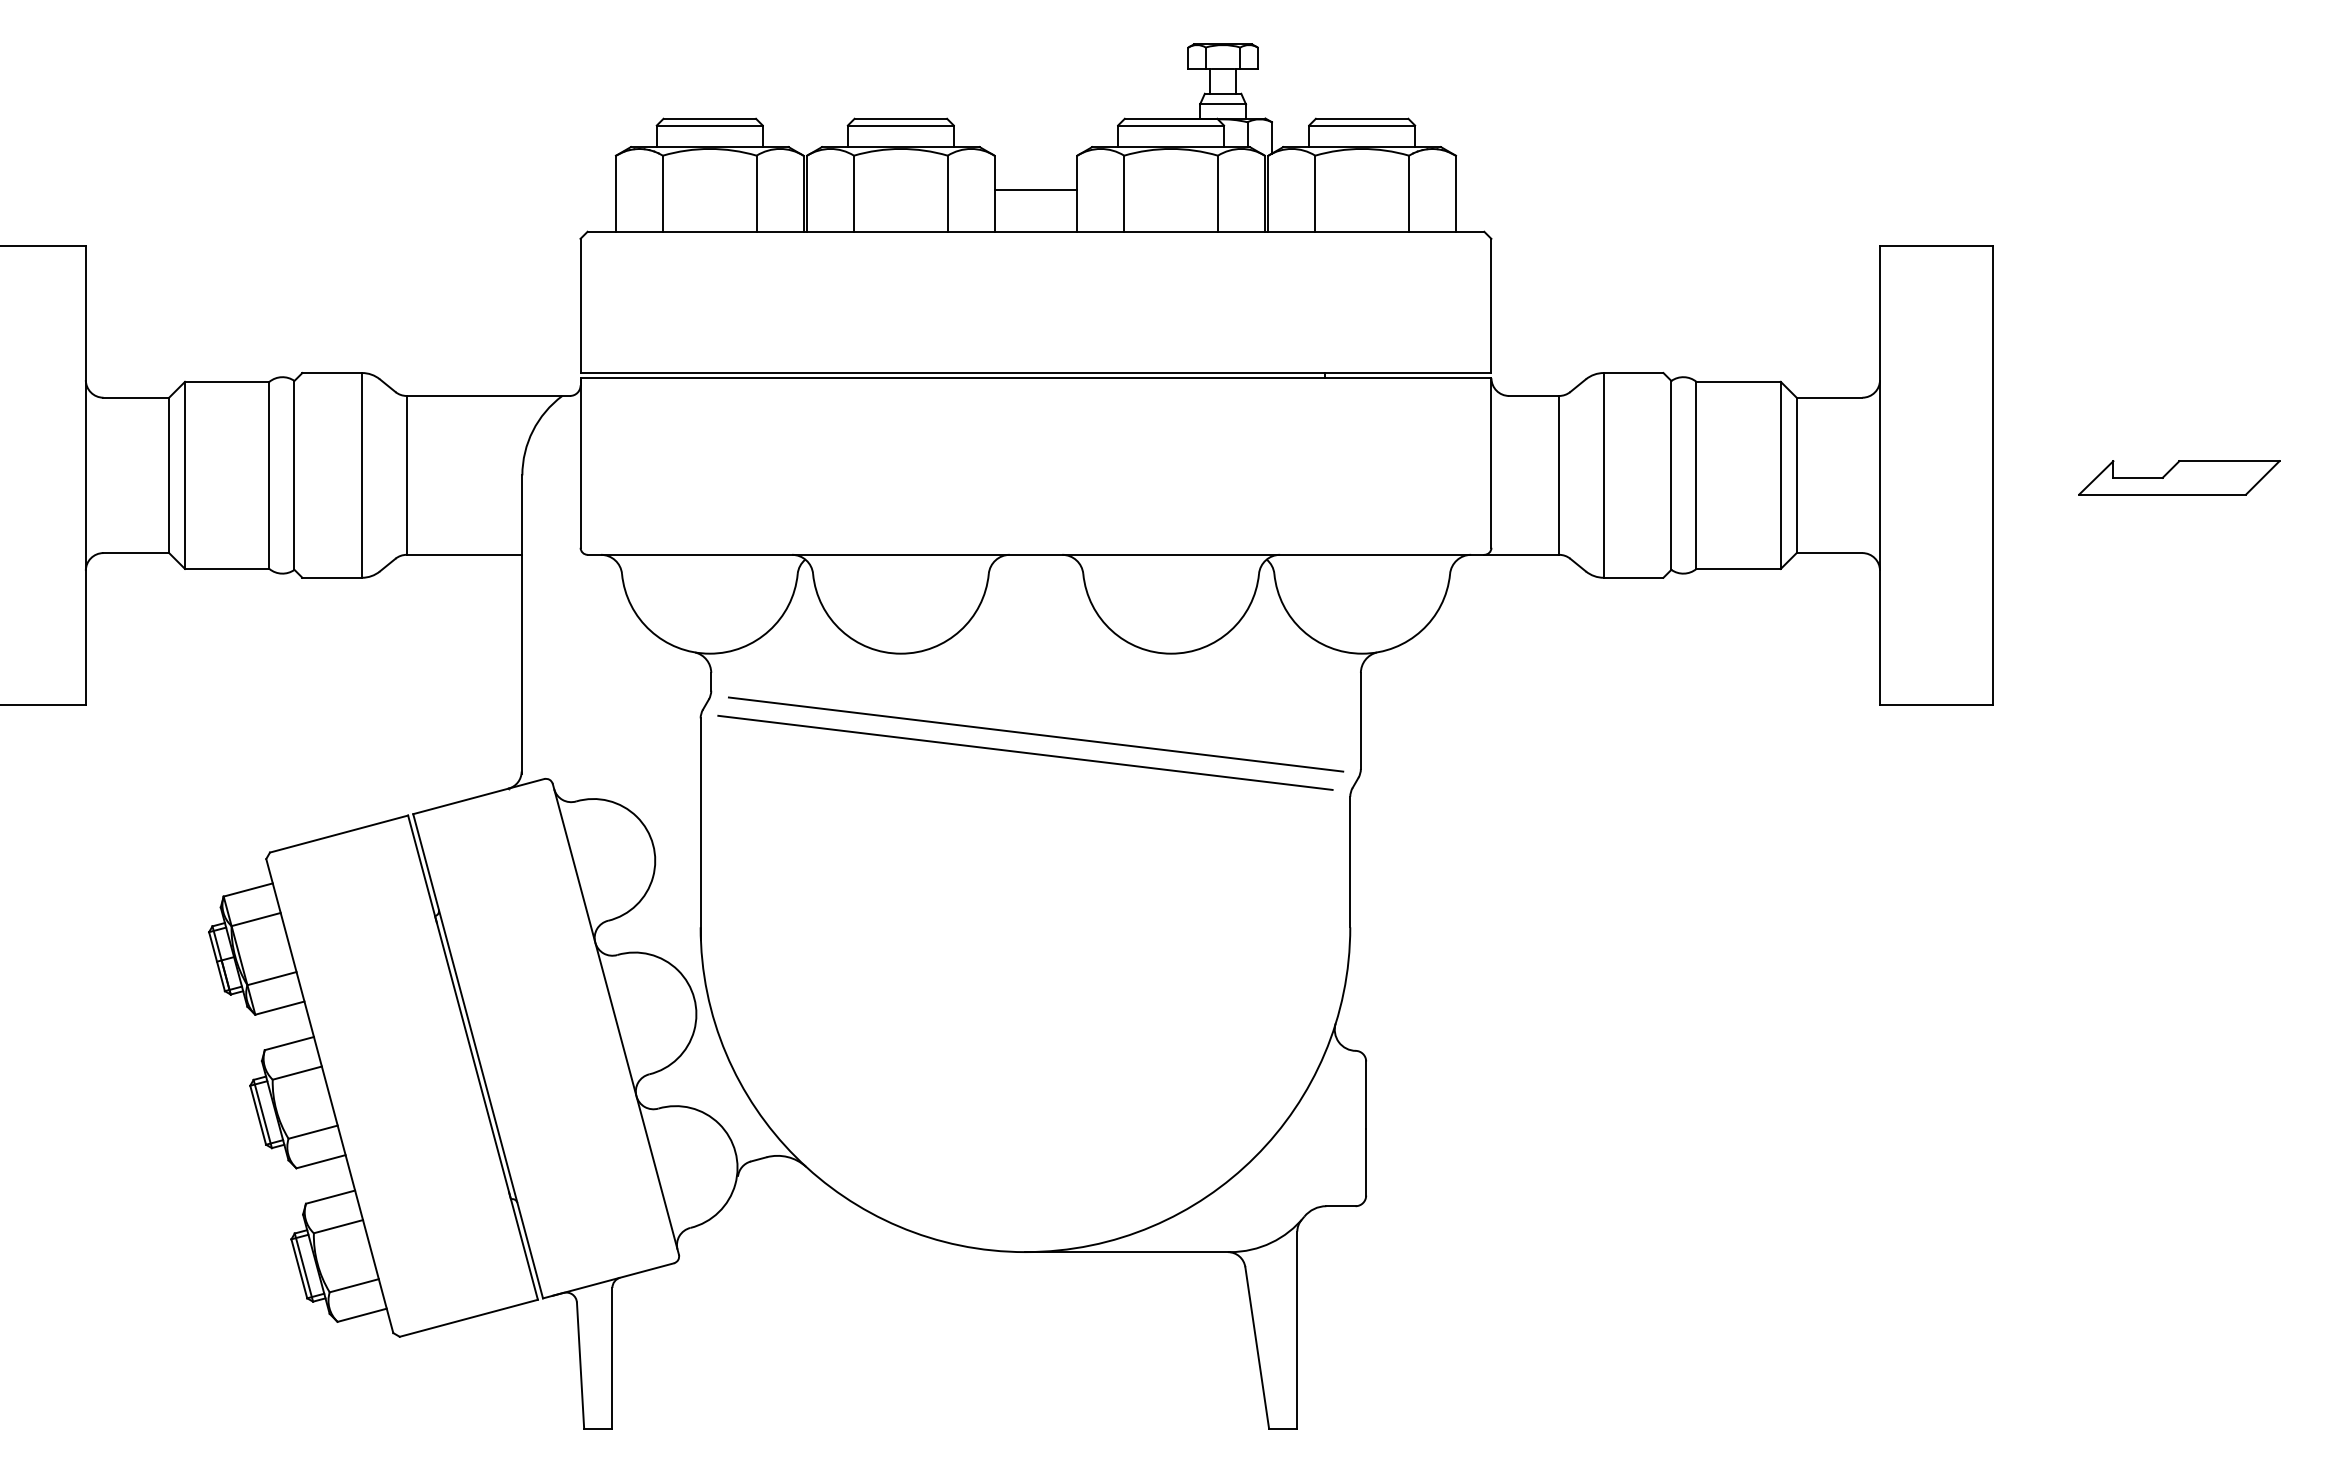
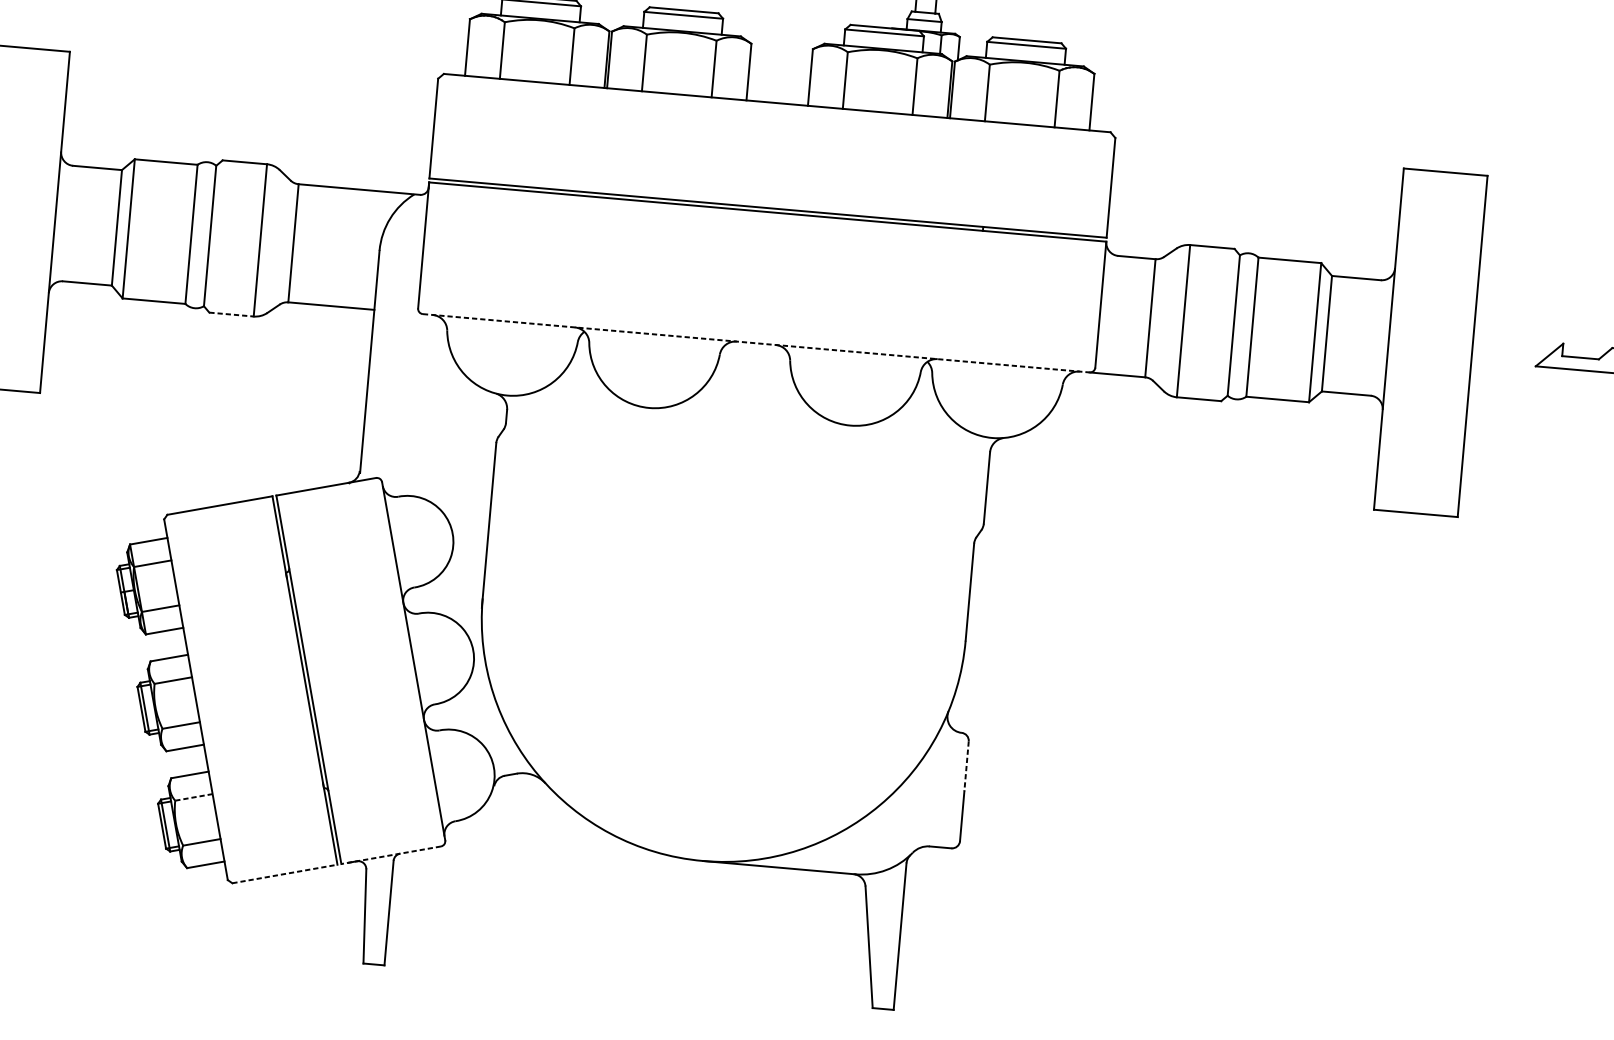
line: (1035, 190) -> (779, 72), removed
line: (1036, 554) -> (756, 343), solid -> dashed
line: (332, 577) -> (231, 314), solid -> dashed
line: (1035, 734) -> (744, 476), removed
line: (1025, 752) -> (735, 489), removed
line: (1366, 1095) -> (966, 766), solid -> dashed
line: (338, 1226) -> (193, 797), solid -> dashed
line: (608, 1280) -> (391, 854), solid -> dashed
line: (468, 1318) -> (284, 874), solid -> dashed

